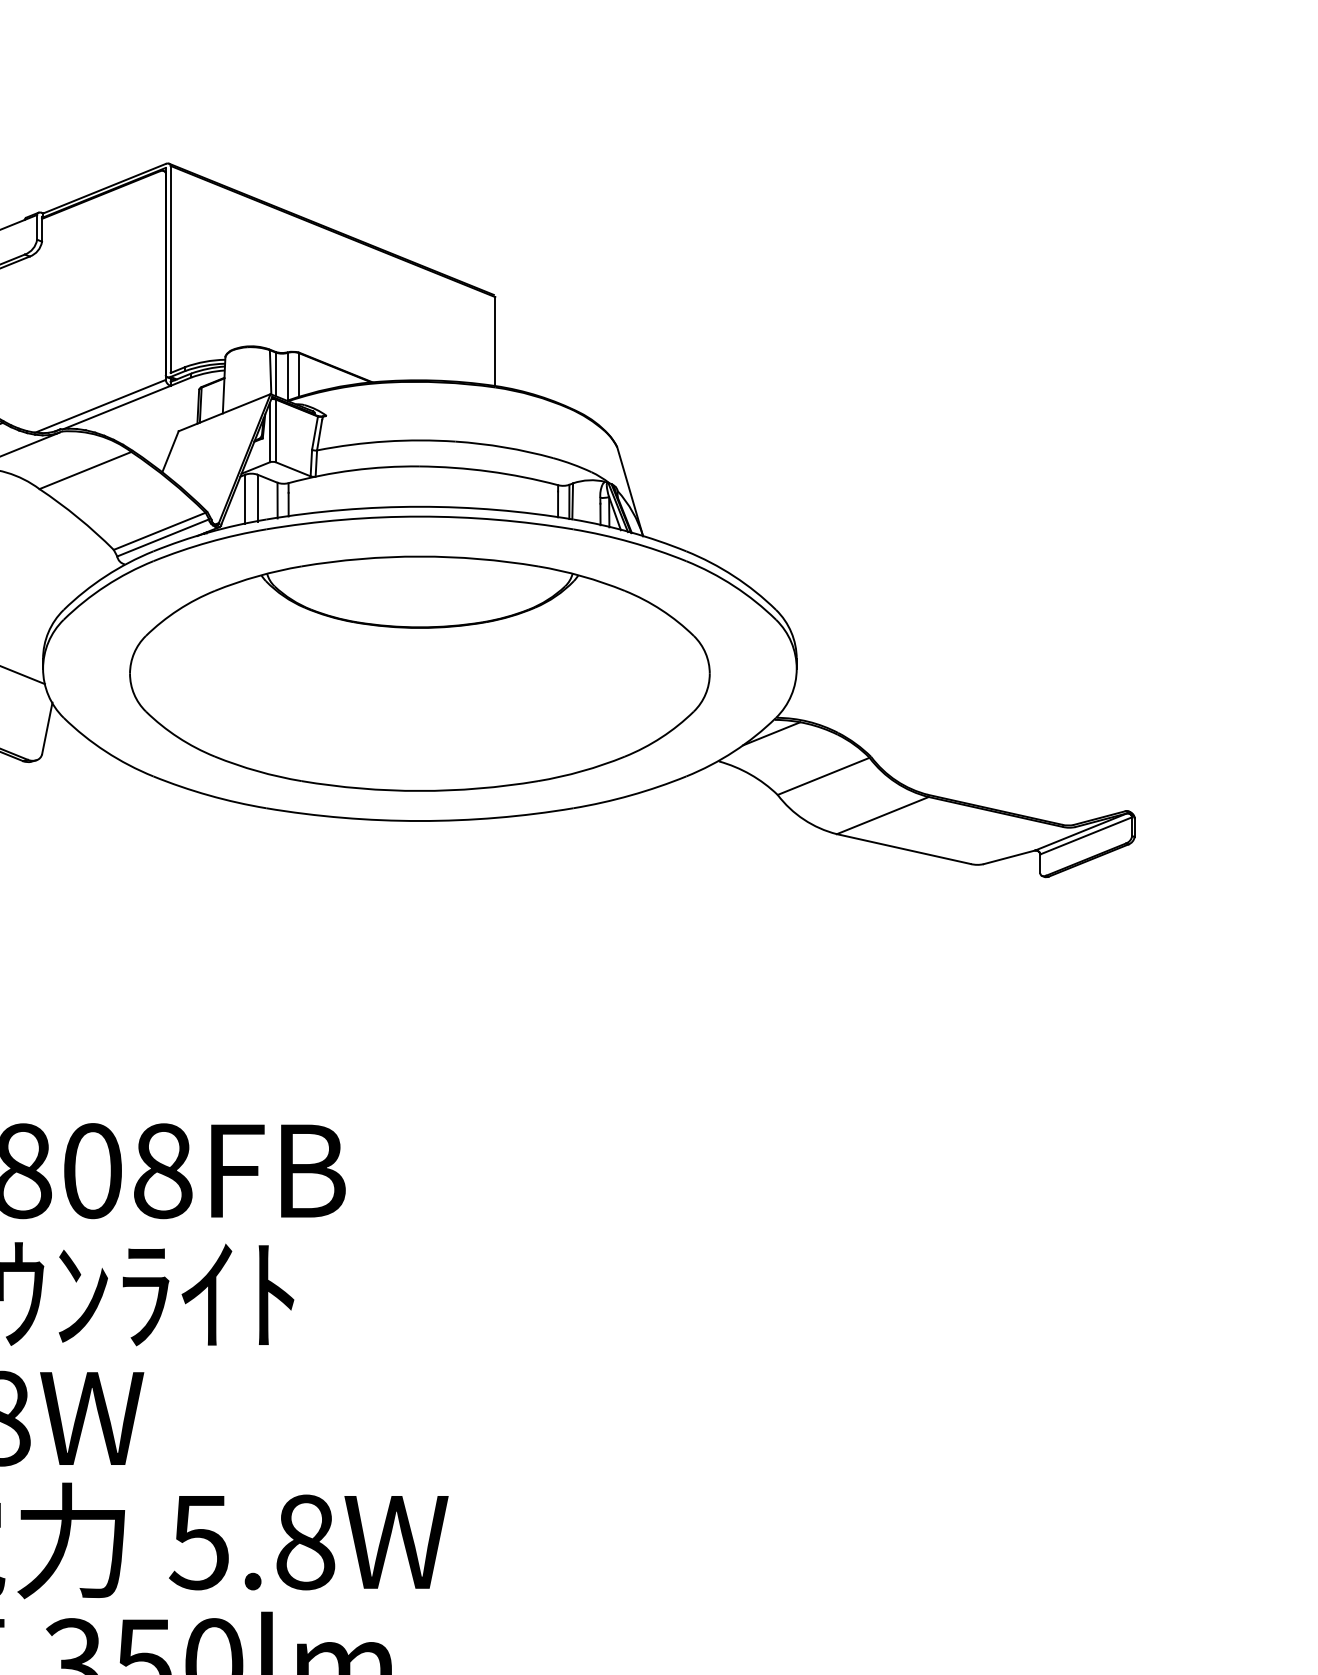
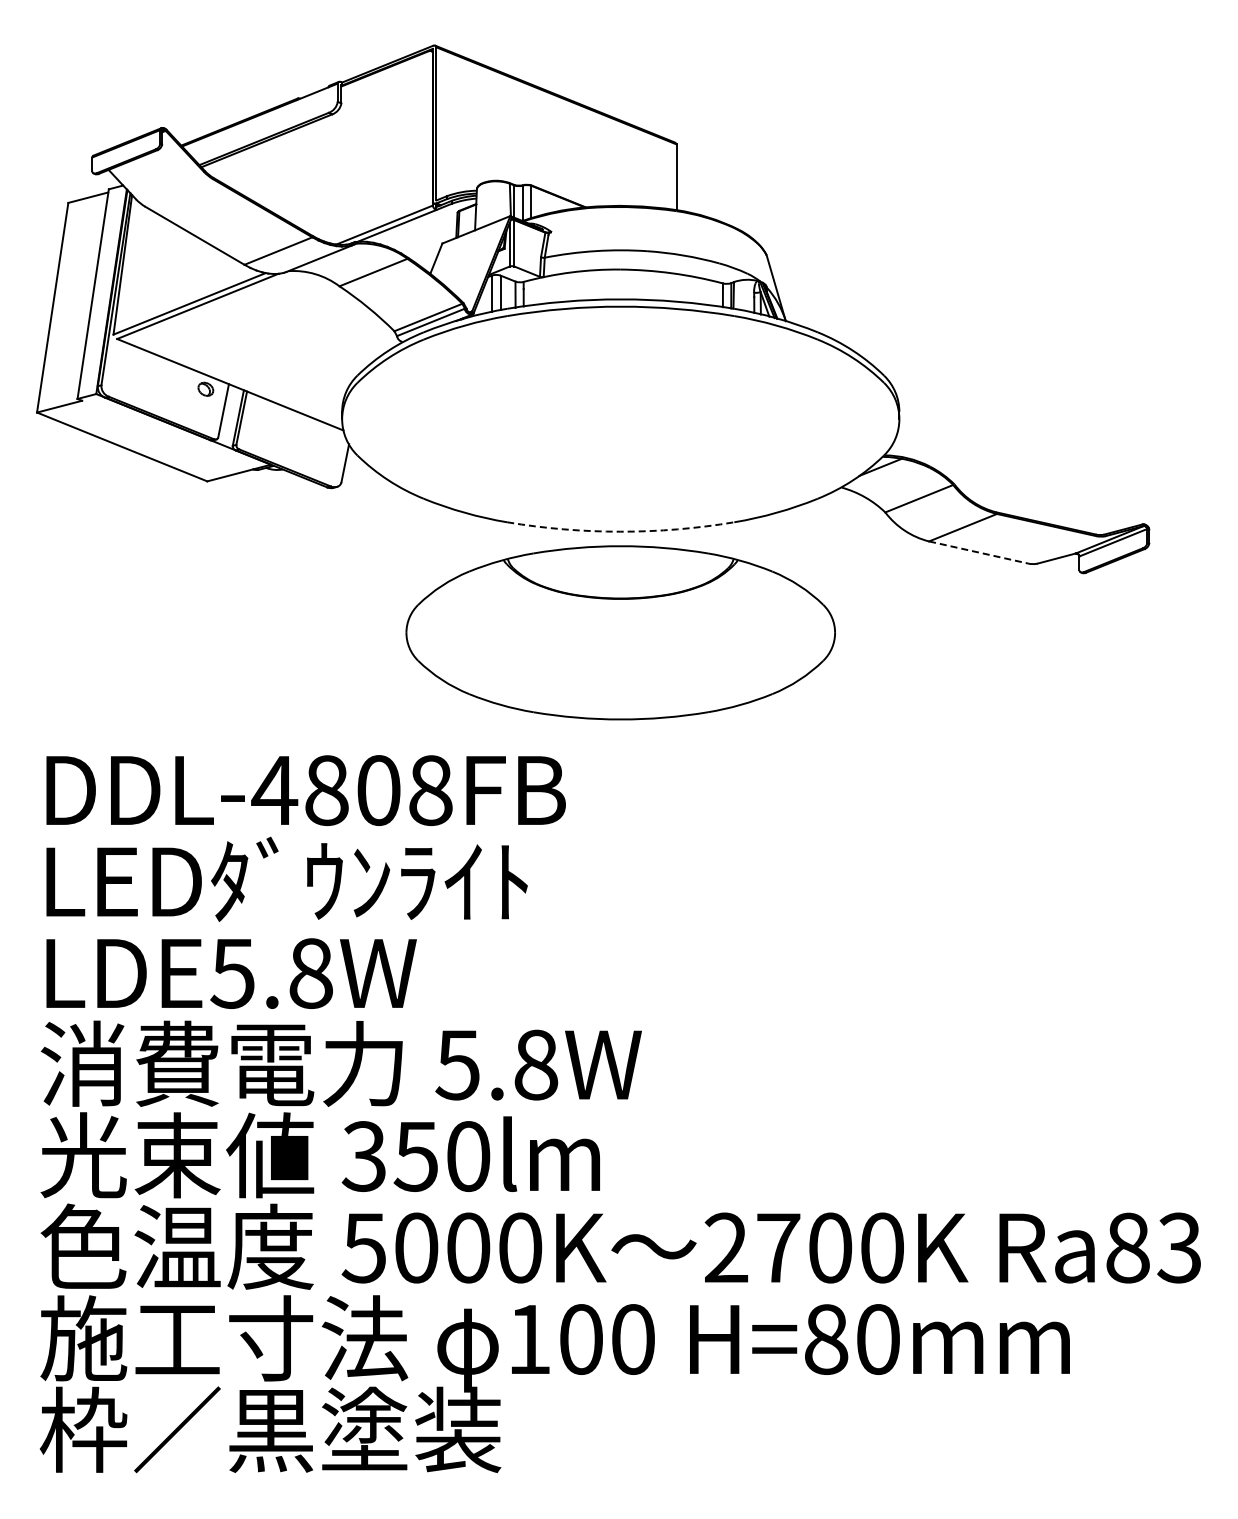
part: (419, 673) -> (620, 632), moved
arc: (419, 820) -> (620, 531), solid -> dashed
line: (903, 849) -> (978, 552), solid -> dashed

